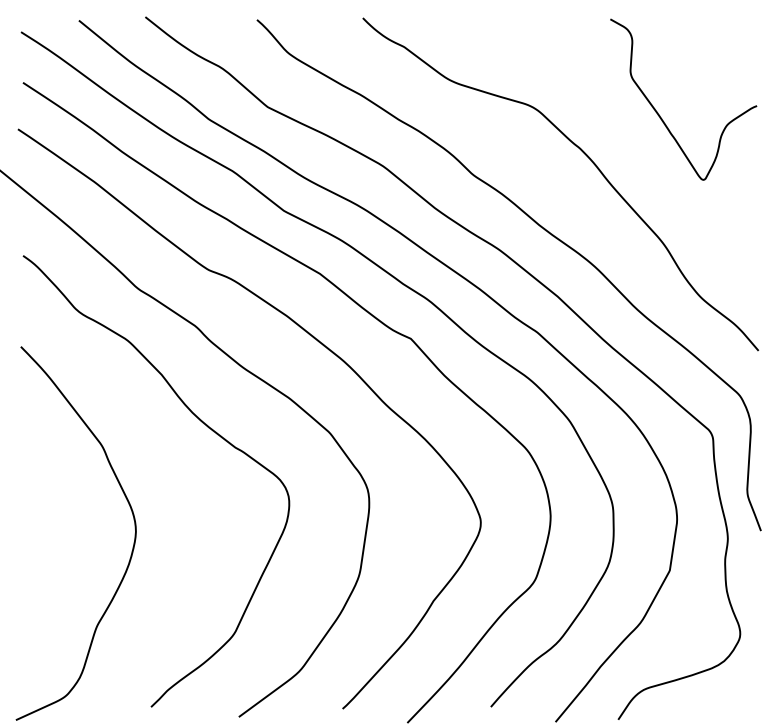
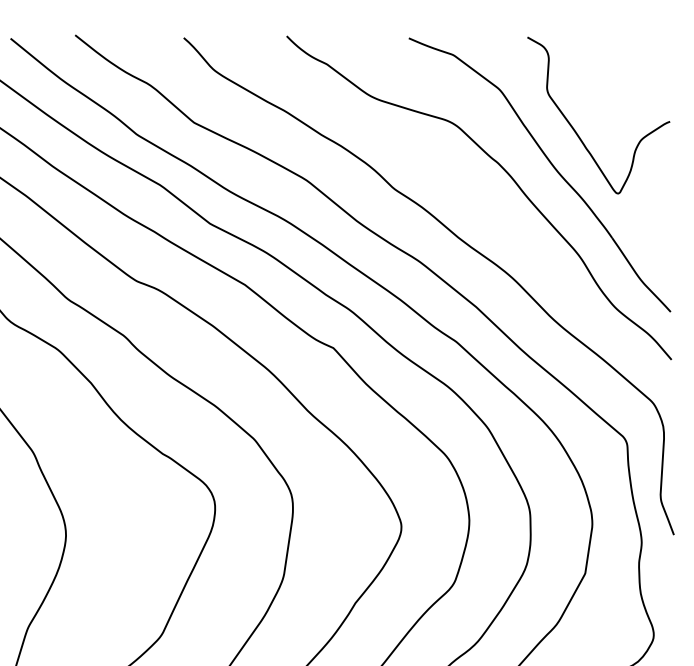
part: (634, 150) -> (550, 164), added

